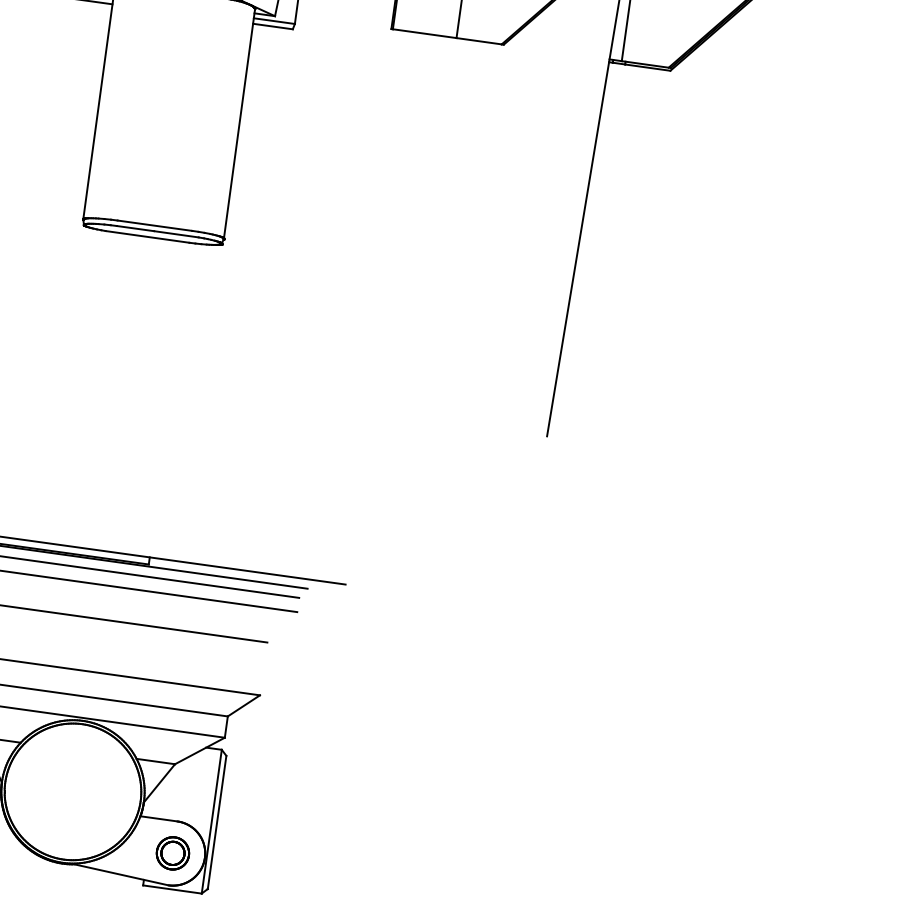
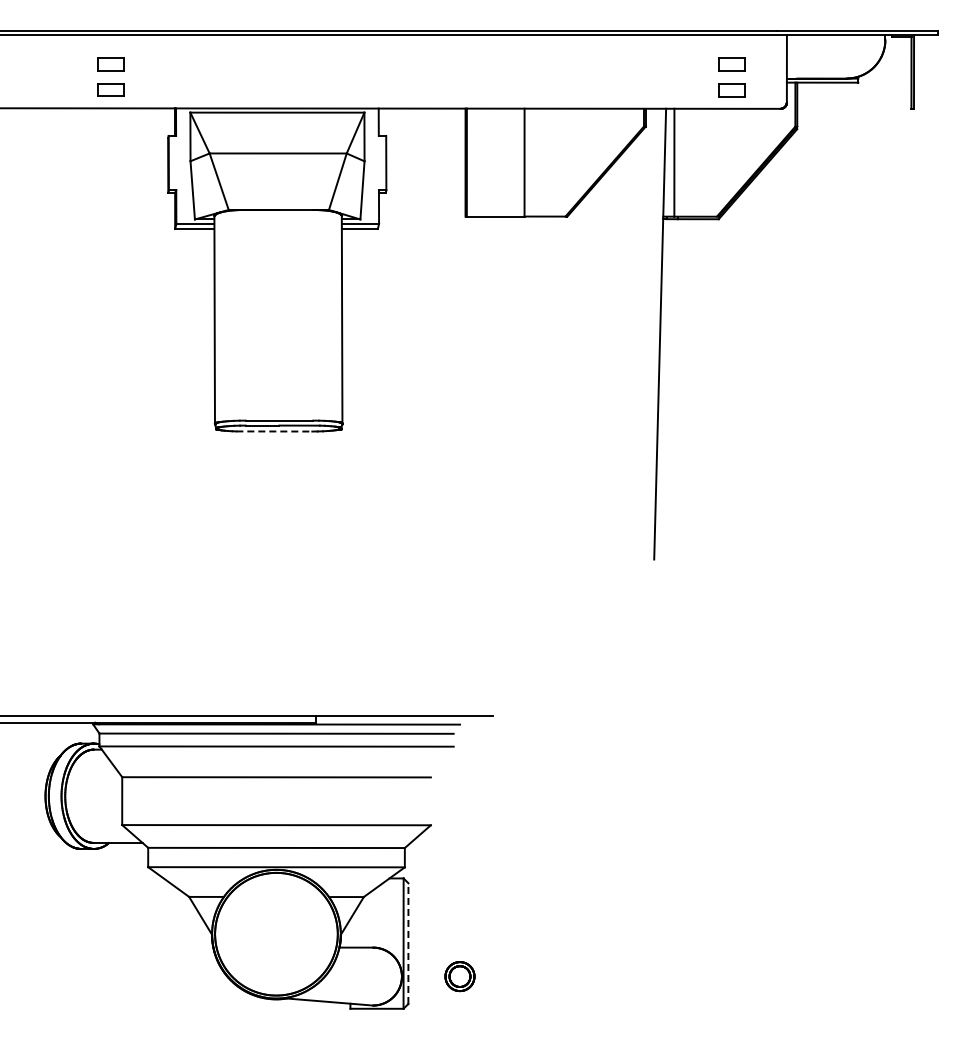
line: (147, 236) -> (274, 431), solid -> dashed
line: (217, 822) -> (408, 943), solid -> dashed
part: (172, 853) -> (459, 976), moved

